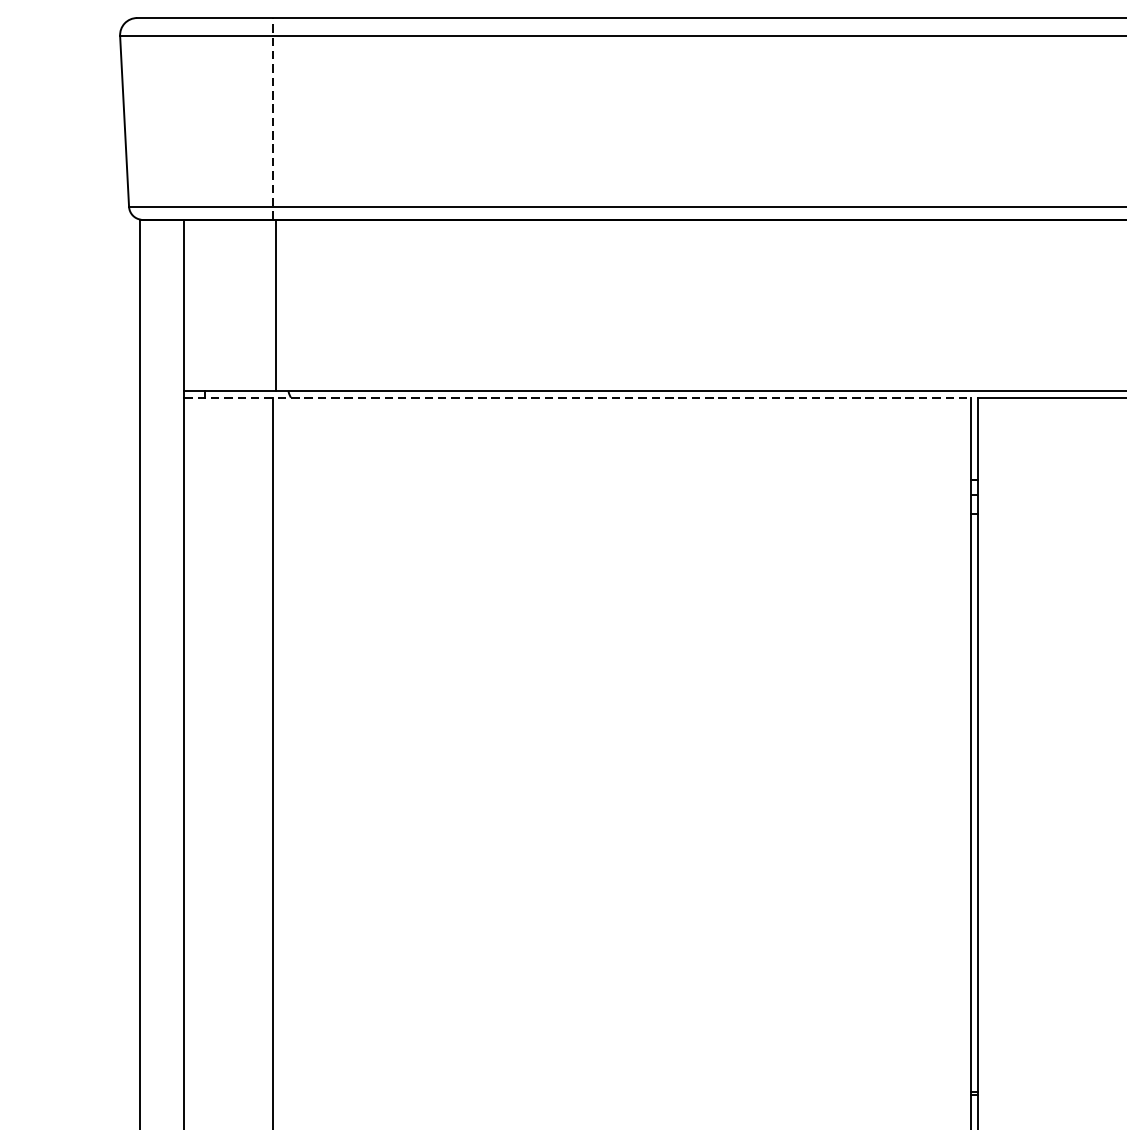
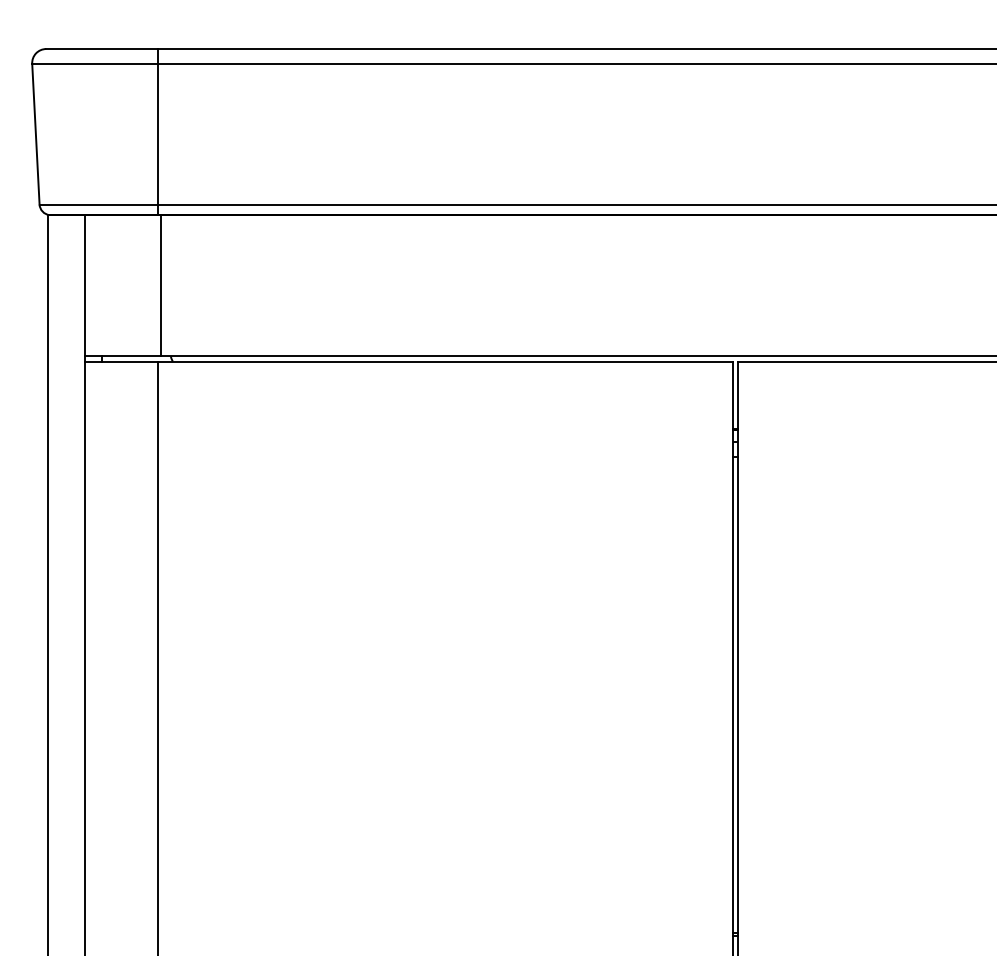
line: (273, 118) -> (158, 131), dashed -> solid
line: (577, 397) -> (408, 361), dashed -> solid

